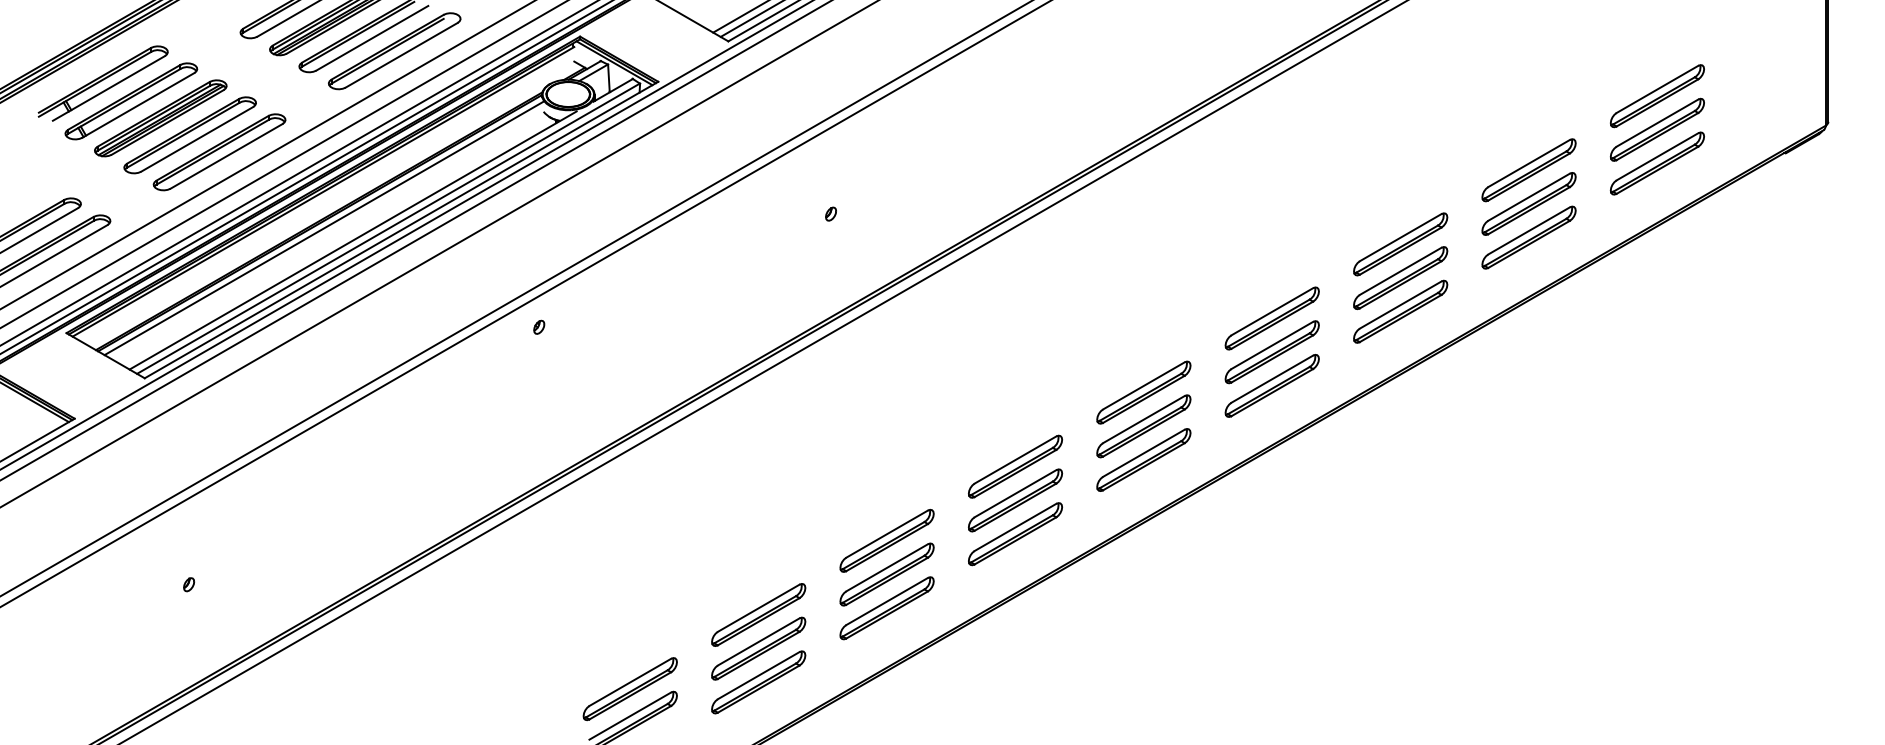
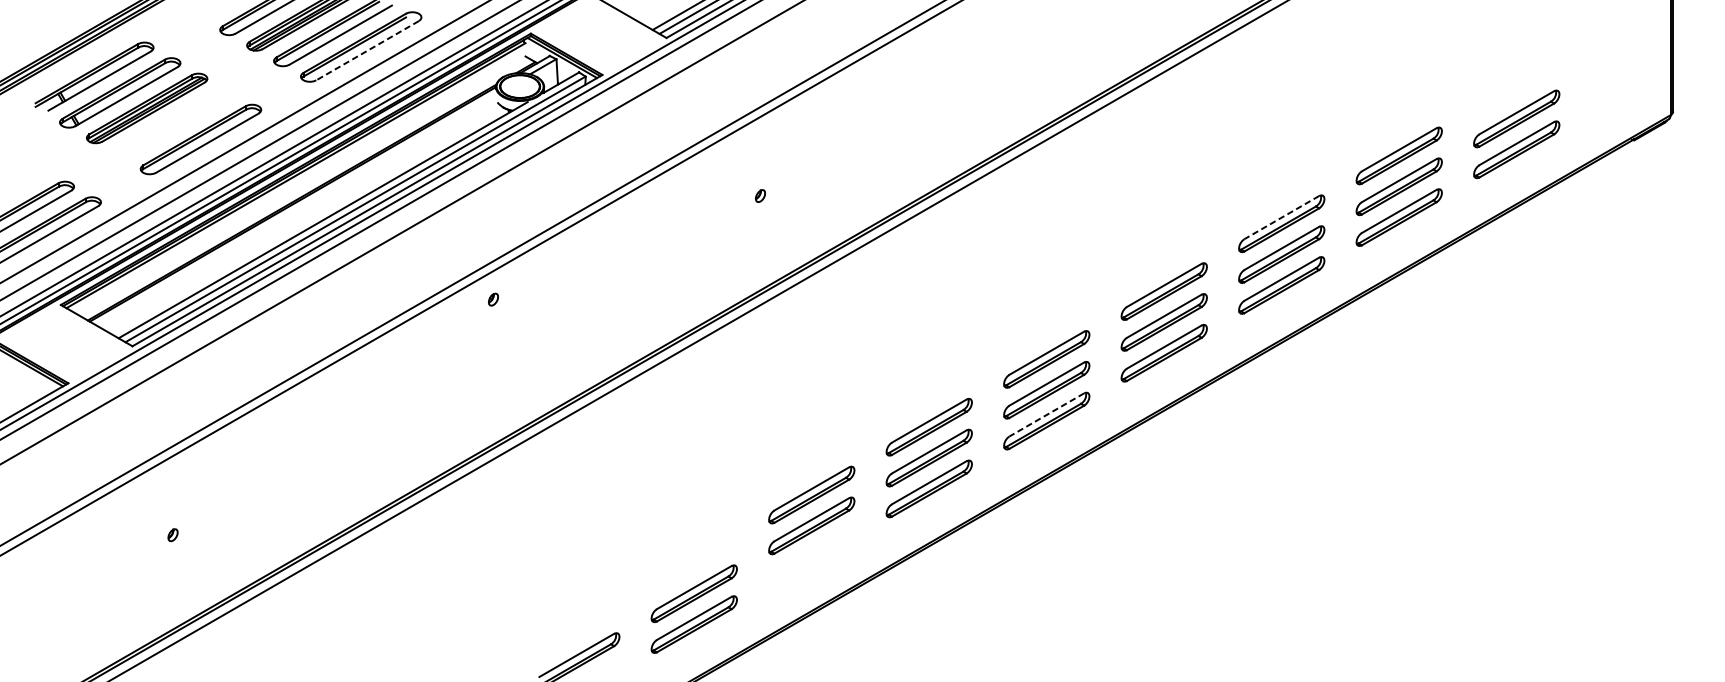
line: (401, 55) -> (367, 50), solid -> dashed
part: (1657, 96) -> (1516, 88), removed
part: (189, 135) -> (173, 124), removed
line: (323, 228) -> (296, 209), removed
line: (1400, 237) -> (1281, 217), solid -> dashed
line: (1143, 453) -> (1046, 415), solid -> dashed
part: (886, 608) -> (811, 556), removed
part: (758, 614) -> (694, 562), removed
part: (629, 689) -> (576, 631), removed

